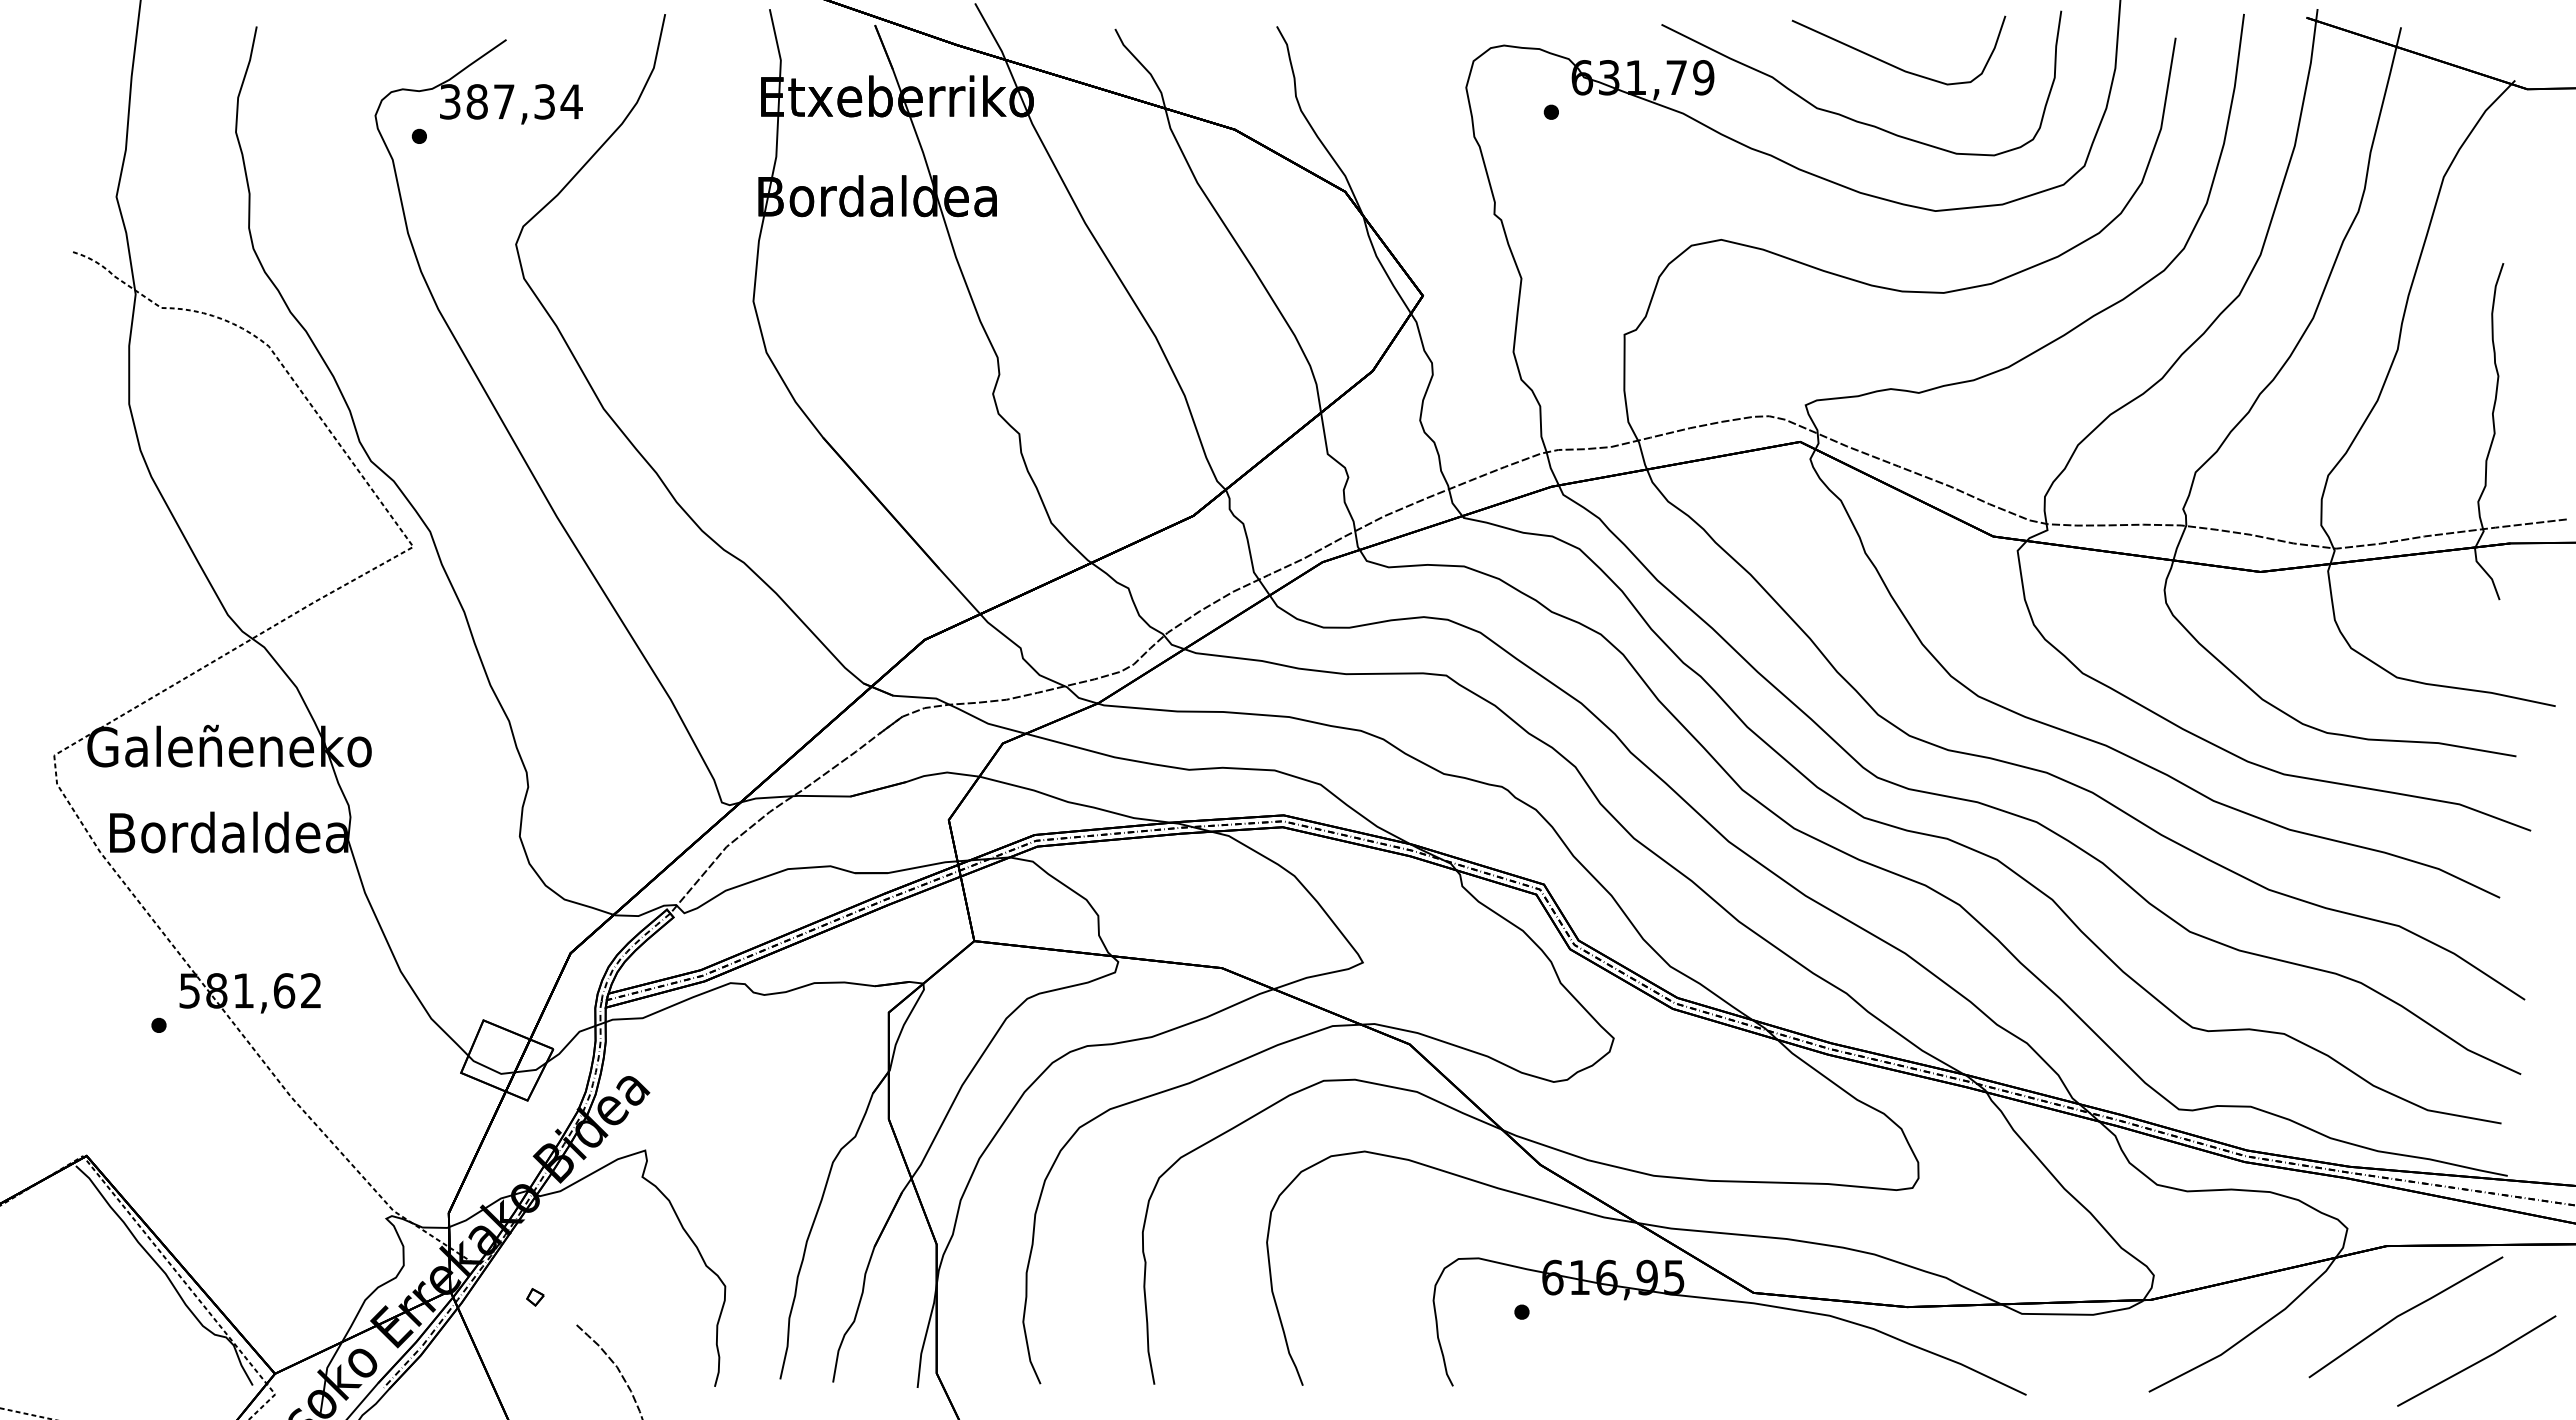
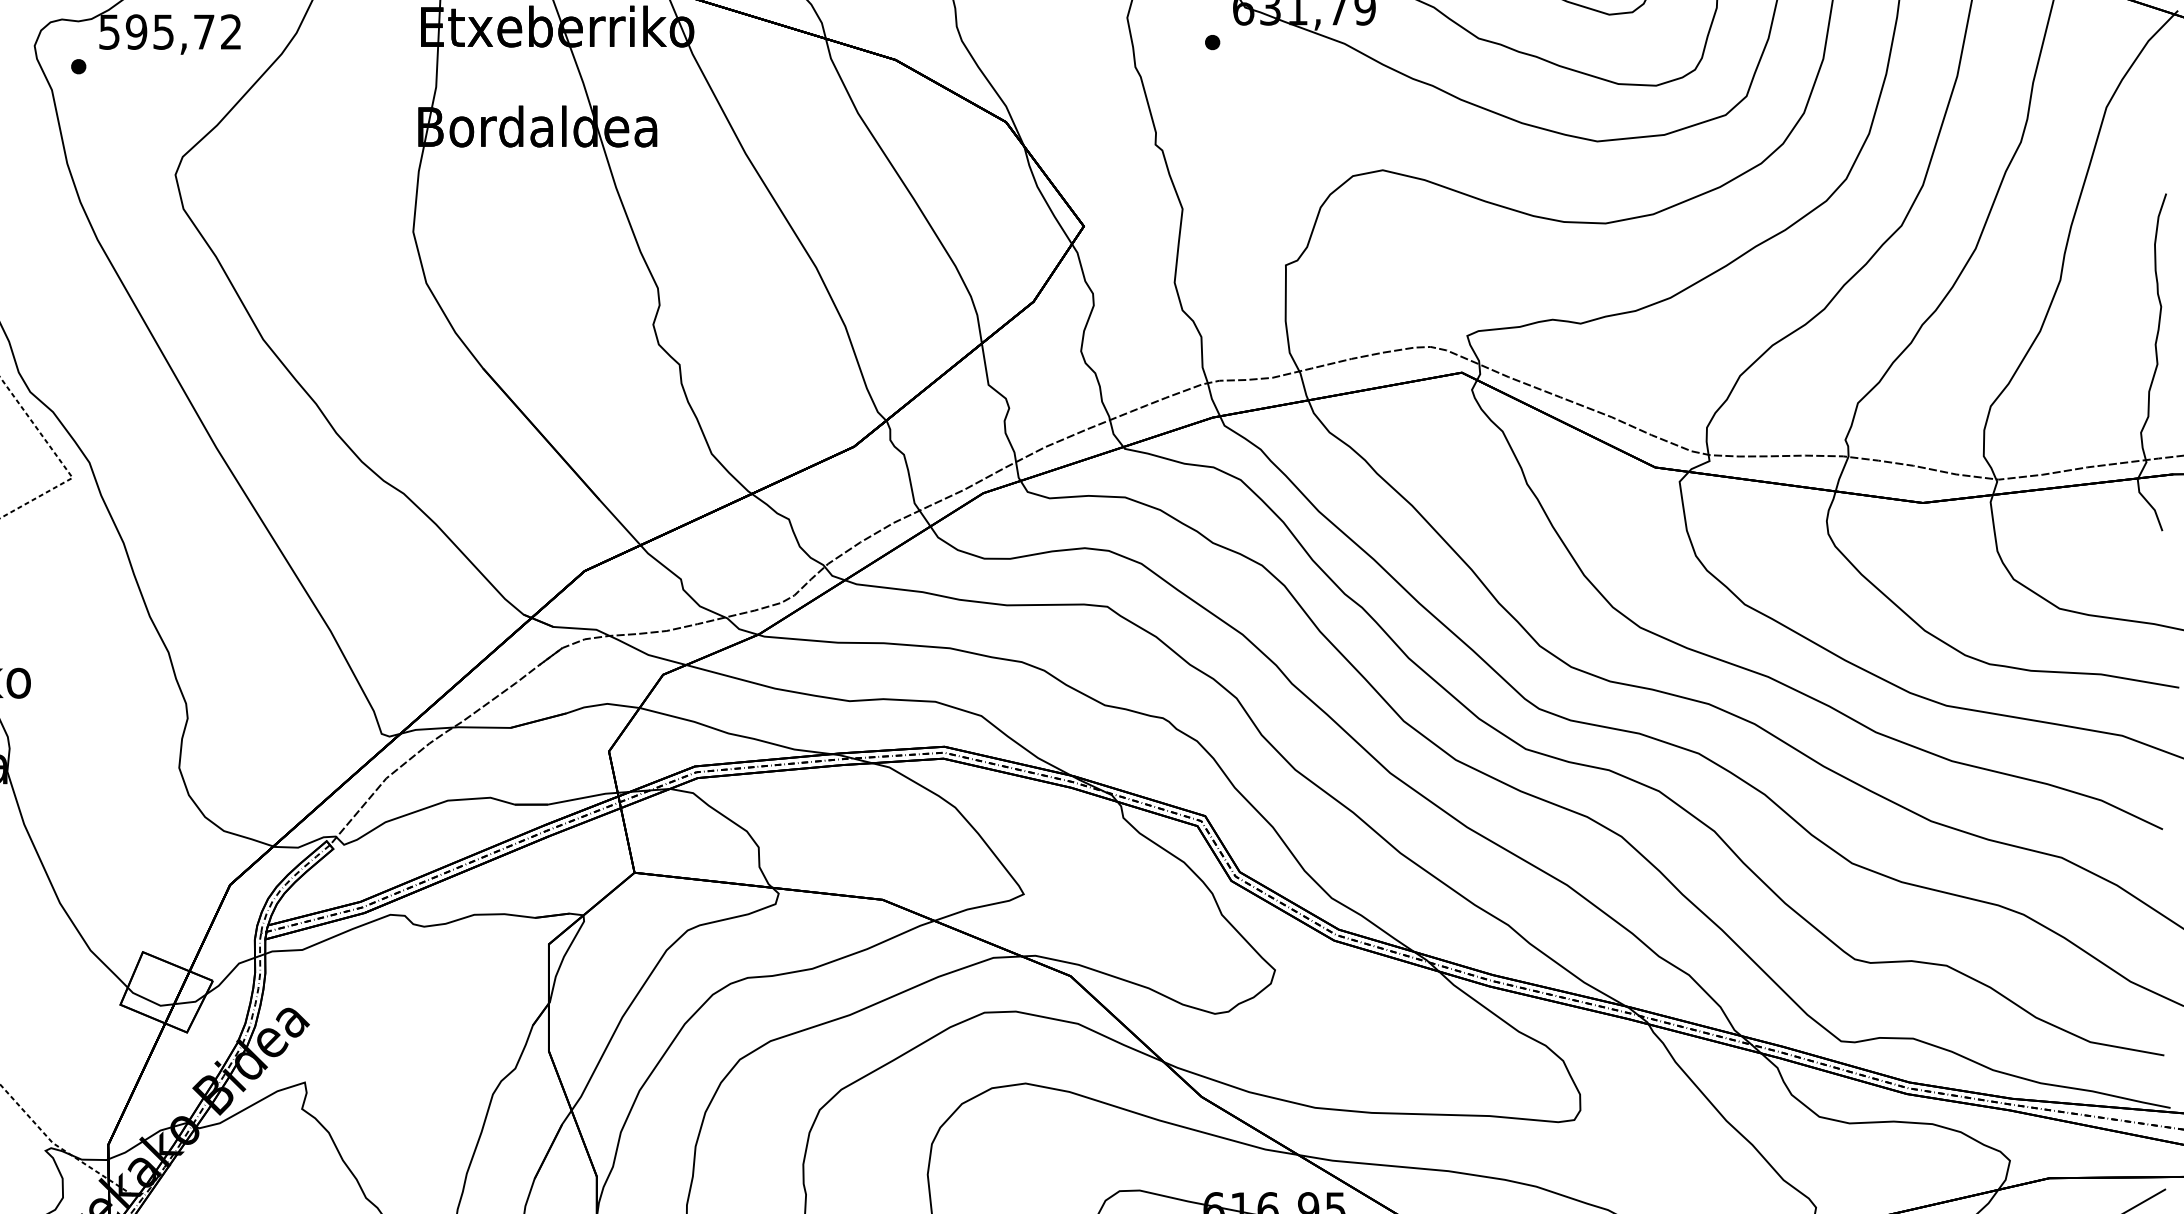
text: (511, 101) -> (170, 31), 387,34 -> 595,72

